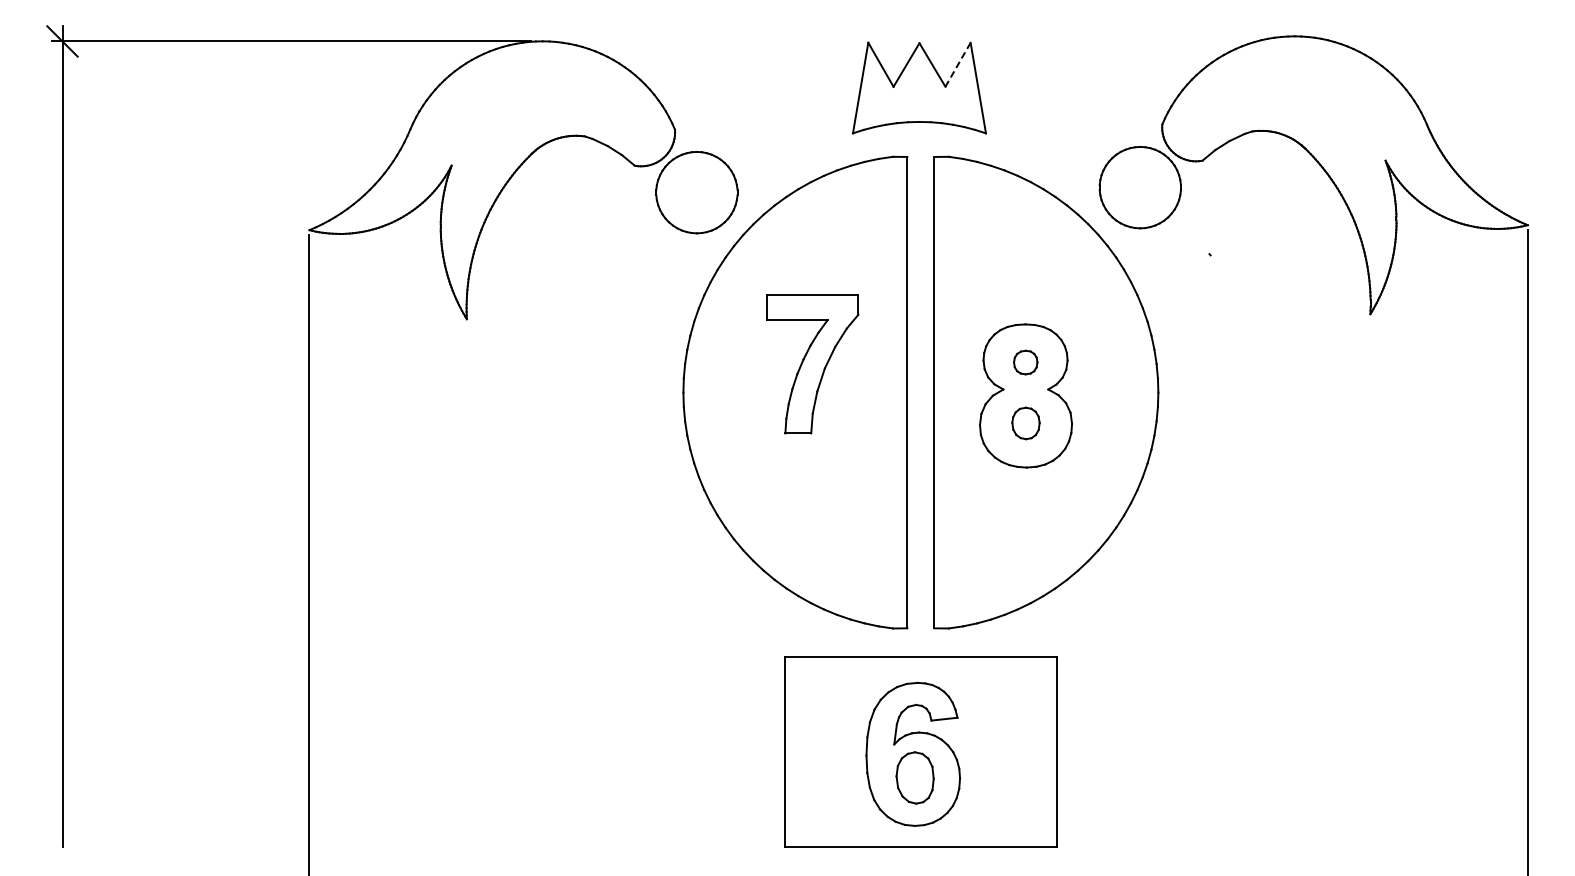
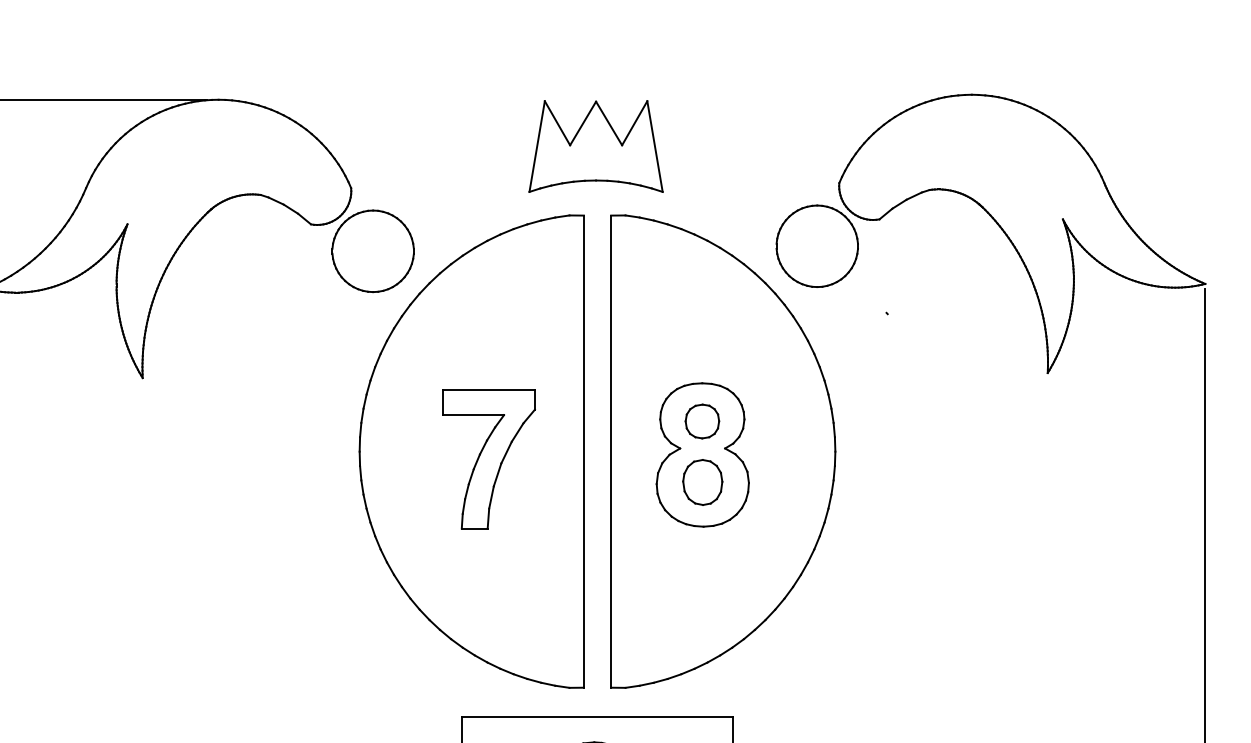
line: (957, 65) -> (634, 123), dashed -> solid
part: (1025, 362) -> (702, 421), size x1.43
part: (812, 364) -> (488, 459), moved
part: (1025, 423) -> (702, 482), size x1.43

